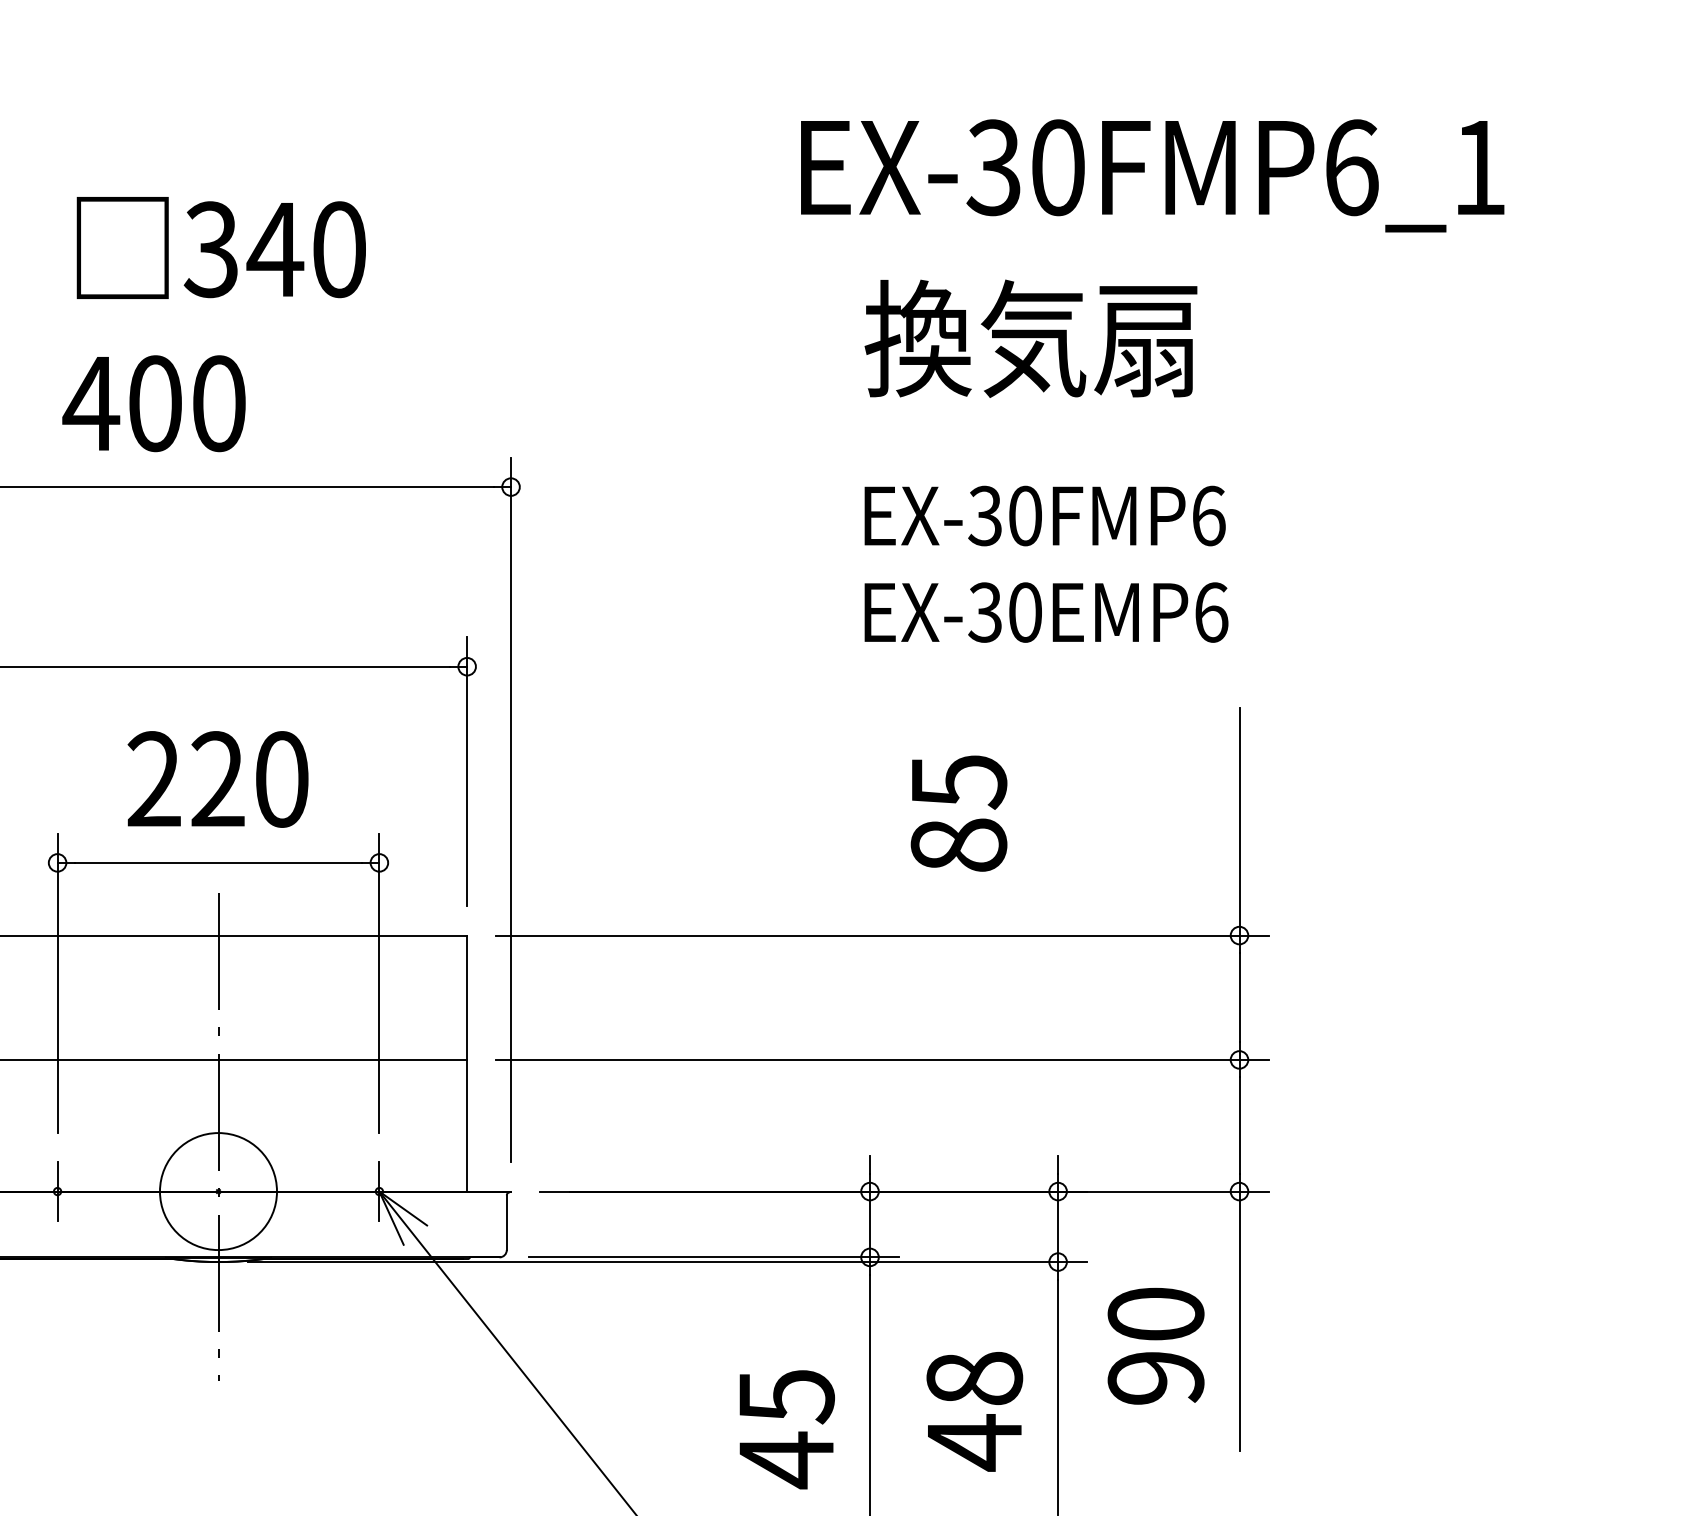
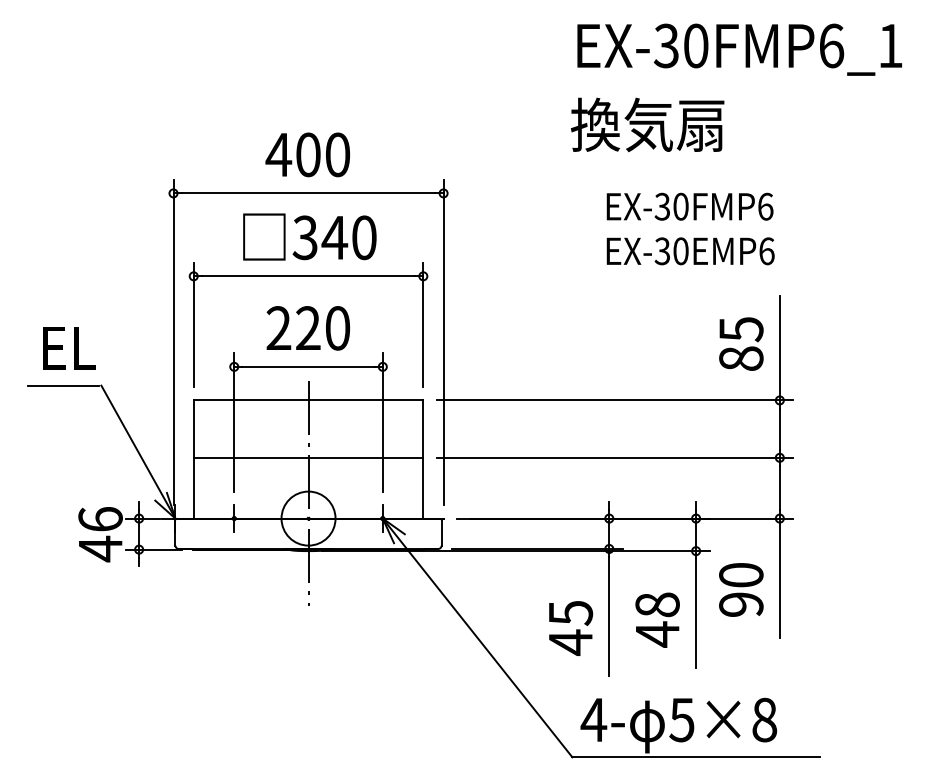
text: (220, 246) -> (309, 236), moved
text: (1030, 337) -> (647, 124), moved
text: (153, 402) -> (307, 154), moved
text: (959, 812) -> (741, 343), moved

